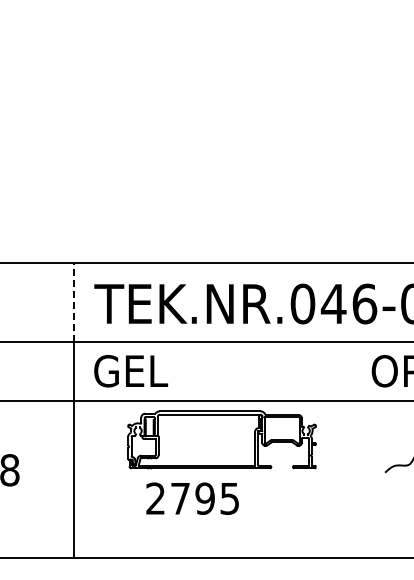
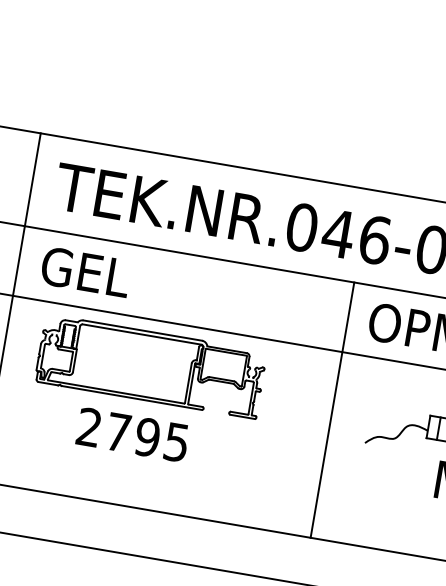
line: (74, 302) -> (33, 179), dashed -> solid
part: (221, 439) -> (150, 366), moved
line: (353, 449) -> (332, 409), added

